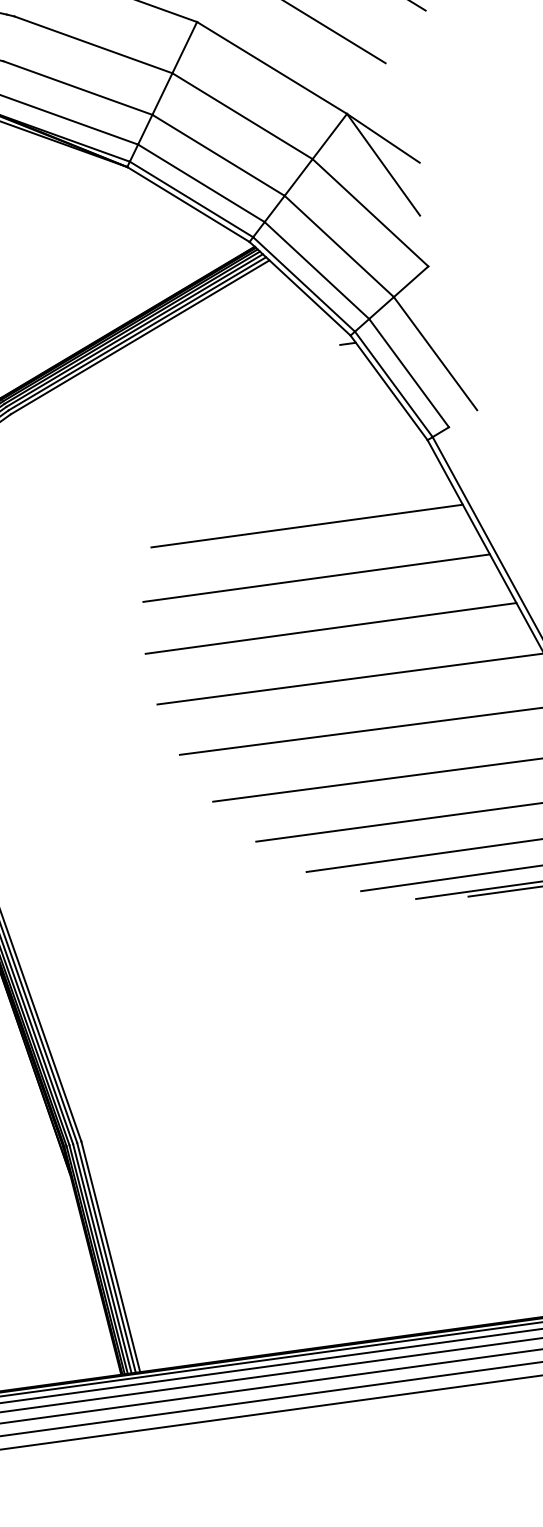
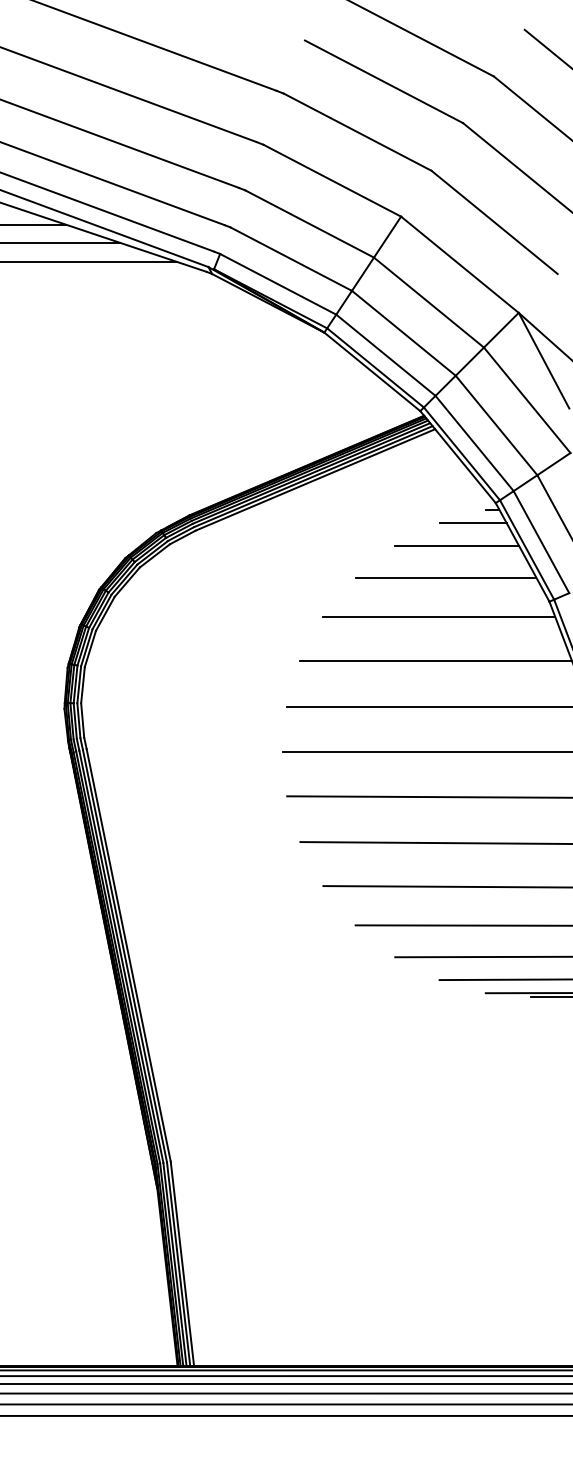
line: (327, 362) -> (472, 523), added
line: (313, 390) -> (457, 545), added
line: (304, 428) -> (445, 577), added
line: (304, 475) -> (439, 617), added

